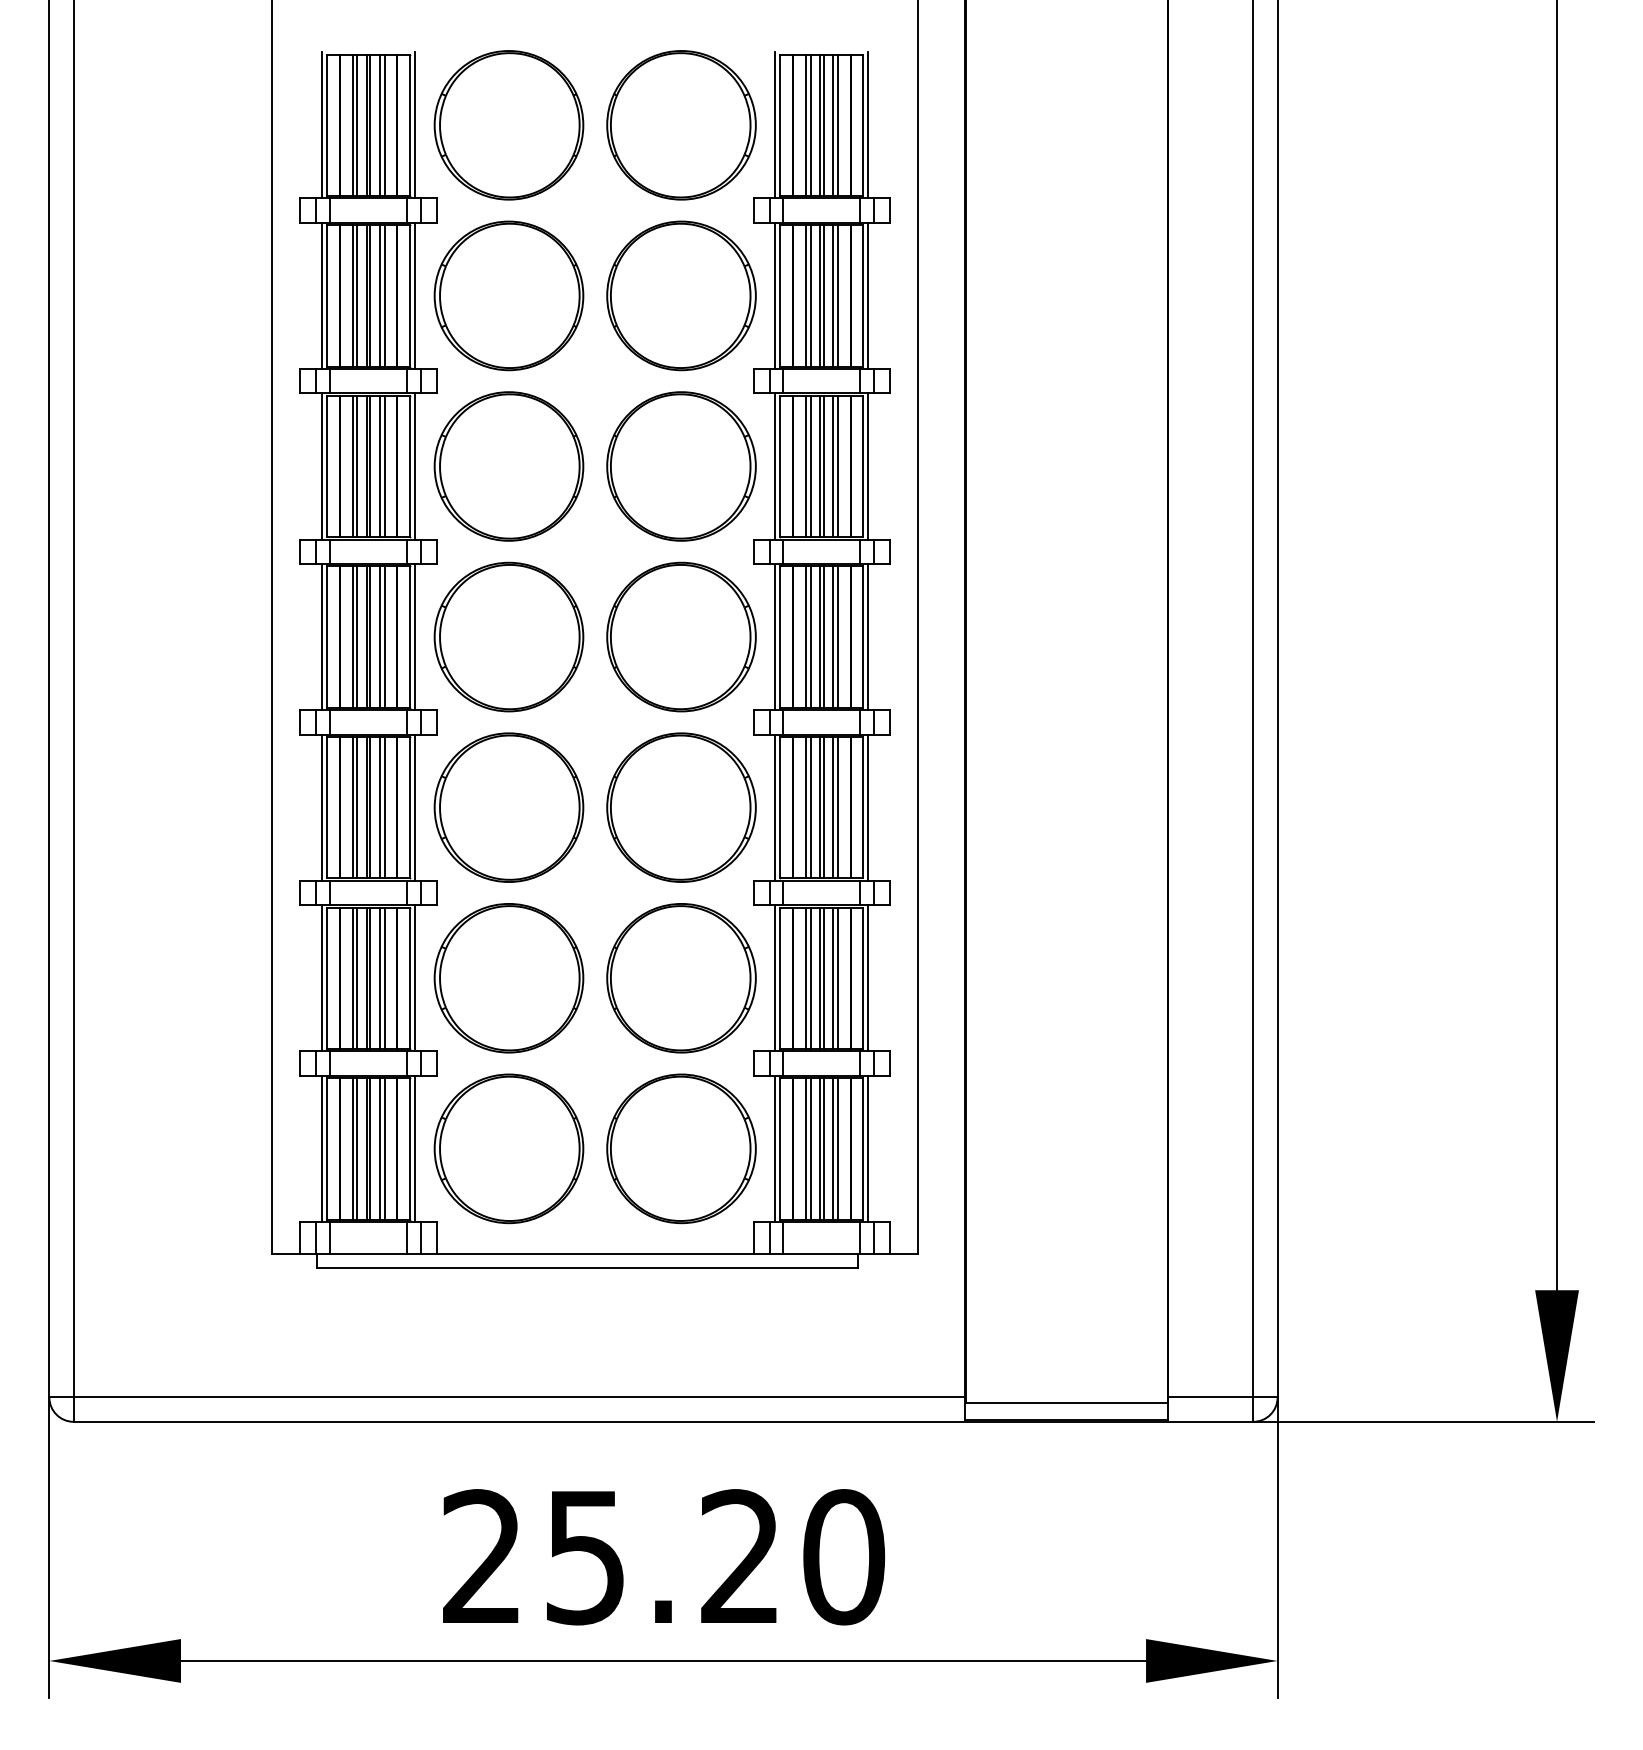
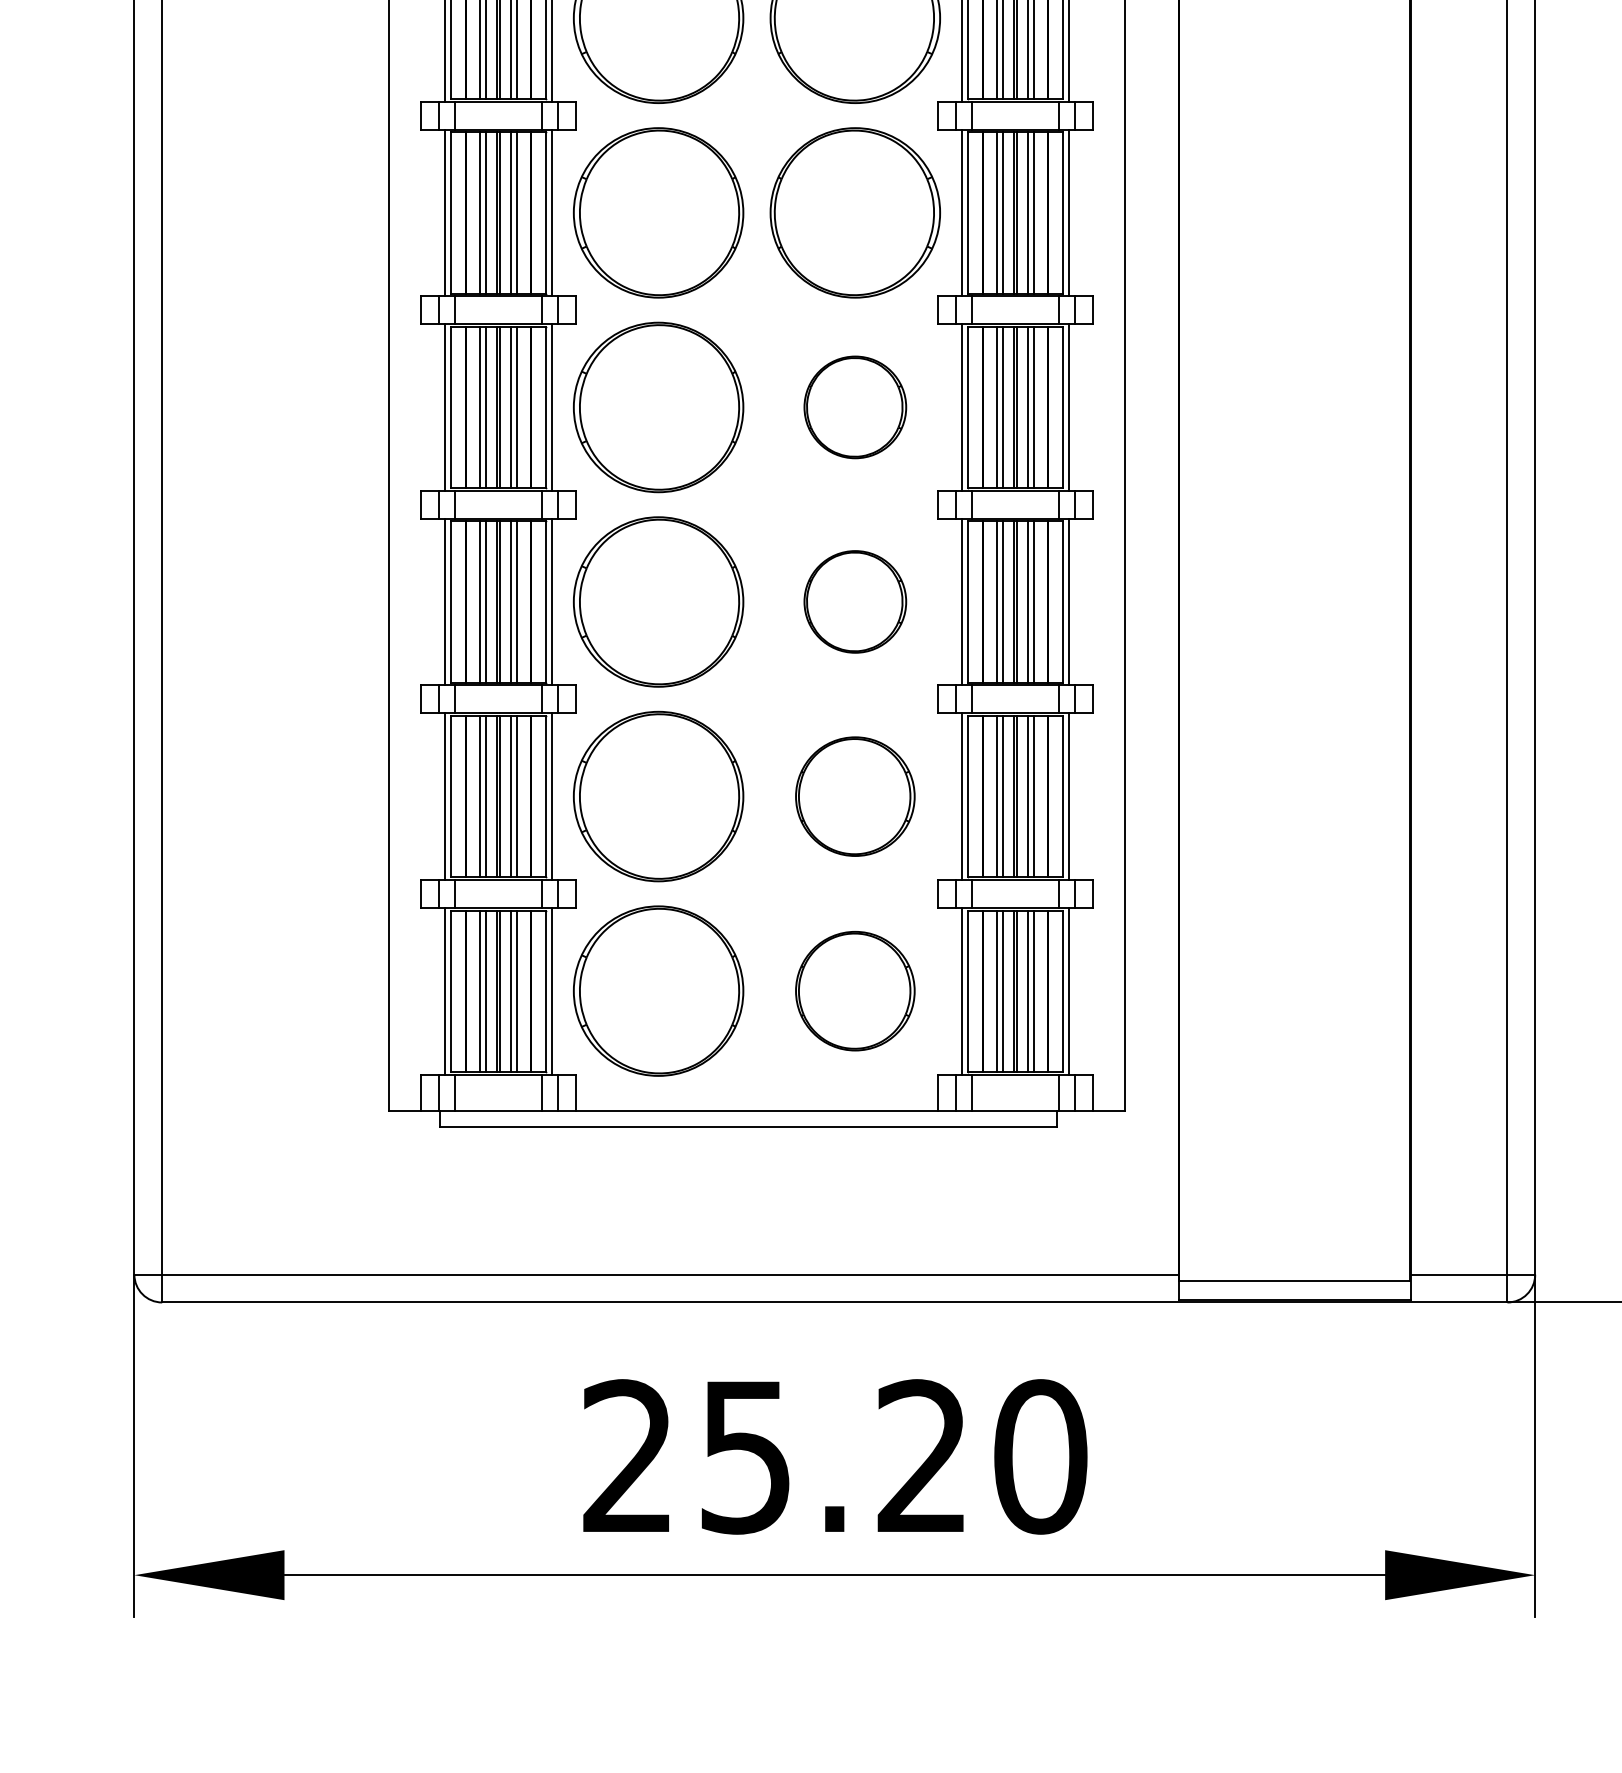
part: (681, 636) -> (855, 406), size x0.6
part: (681, 807) -> (855, 601), size x0.6
part: (681, 978) -> (855, 796), size x0.7
part: (681, 1148) -> (855, 990), size x0.7

